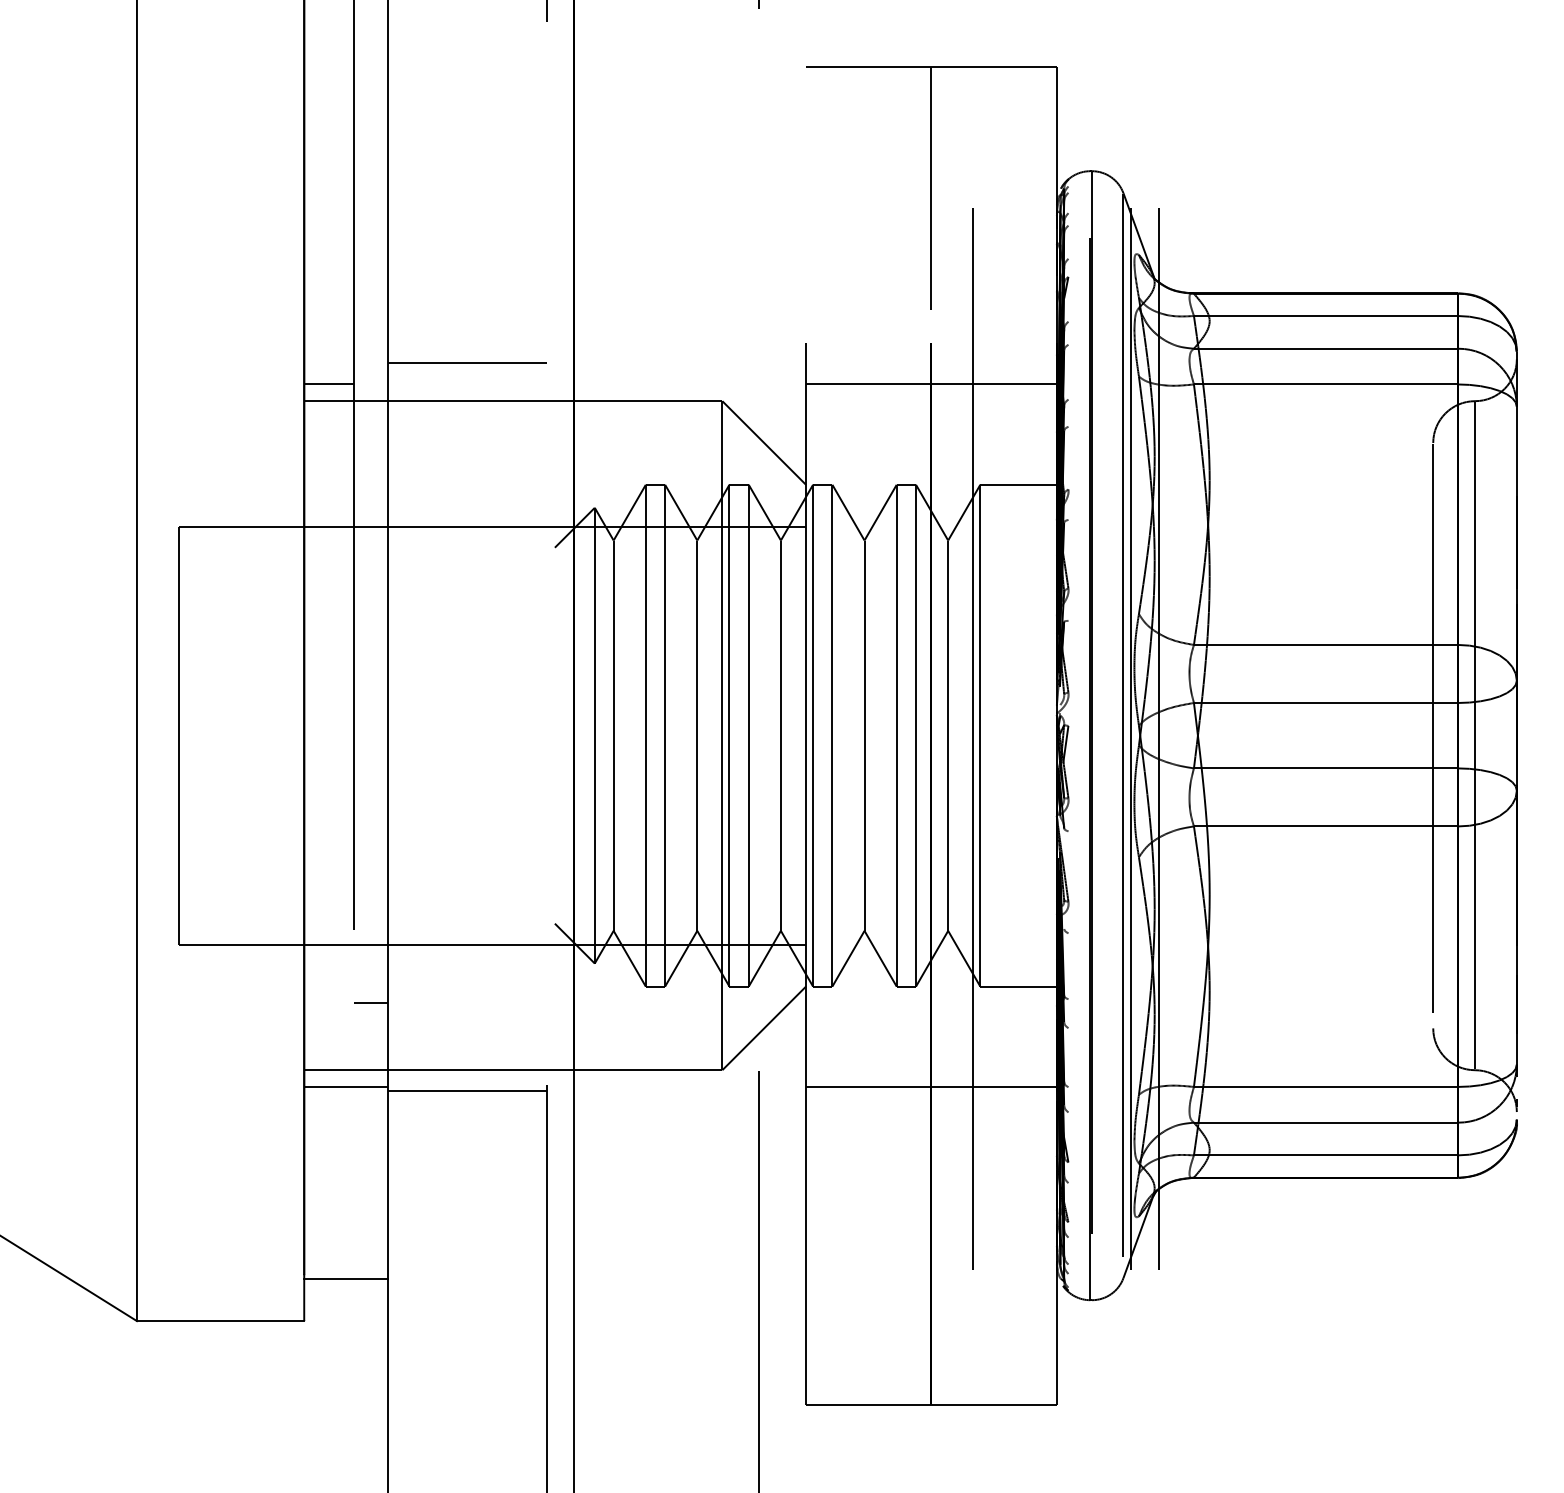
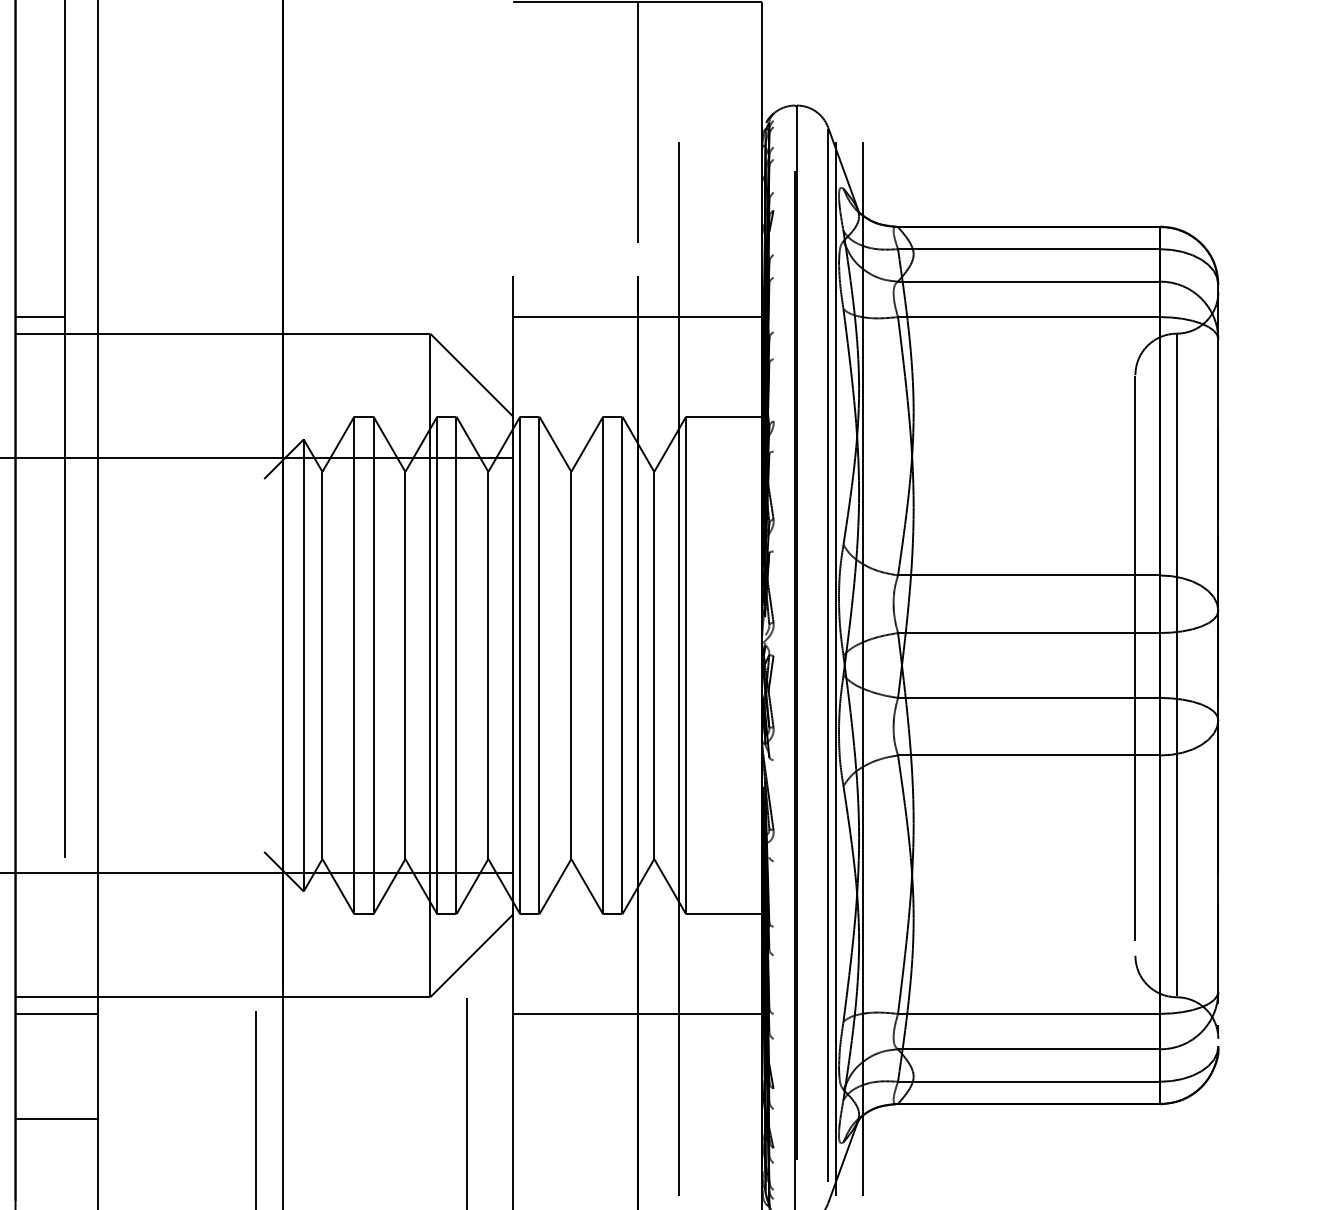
line: (466, 362) -> (176, 295), removed
line: (370, 1002) -> (81, 930), removed
line: (466, 1091) -> (176, 1018), removed
line: (345, 1279) -> (56, 1119), moved

